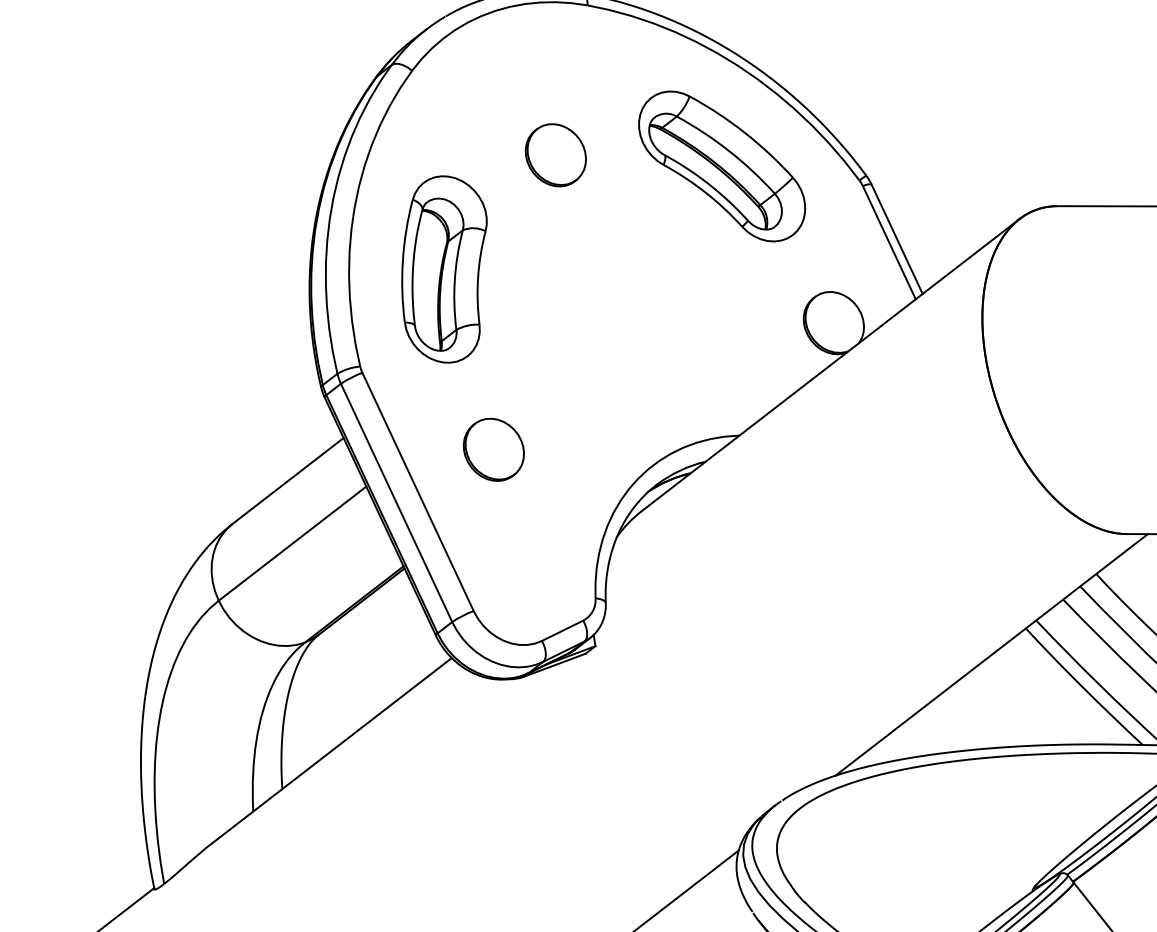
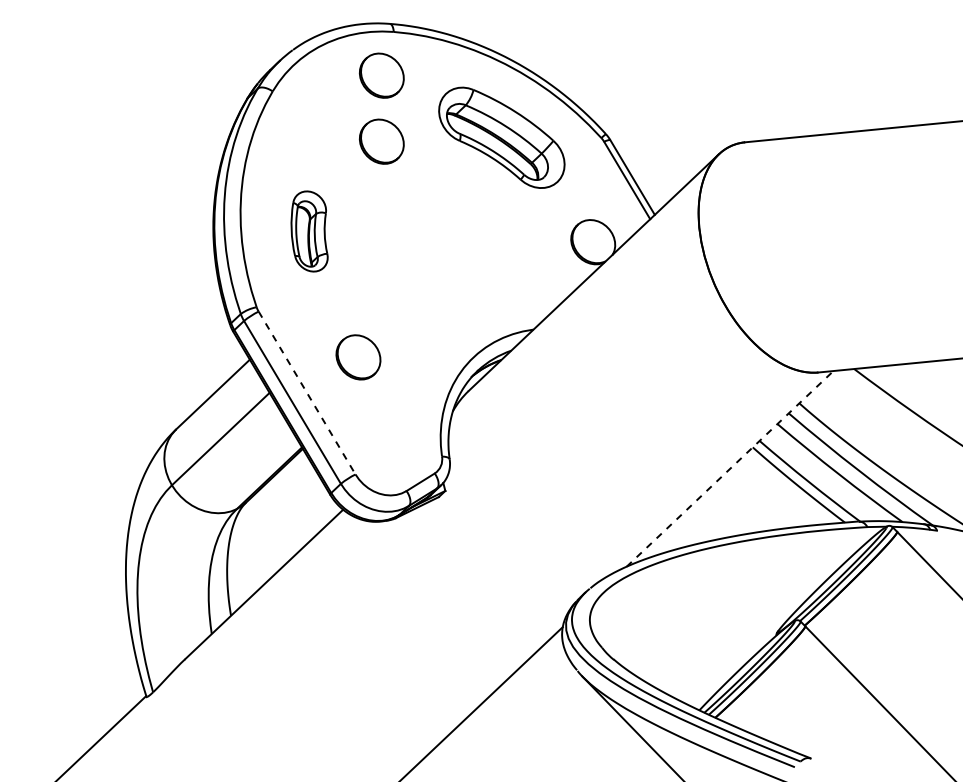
part: (564, 63) -> (381, 75), added
part: (443, 269) -> (309, 231), size x0.6
line: (418, 492) -> (307, 393), solid -> dashed
line: (992, 654) -> (730, 468), solid -> dashed

